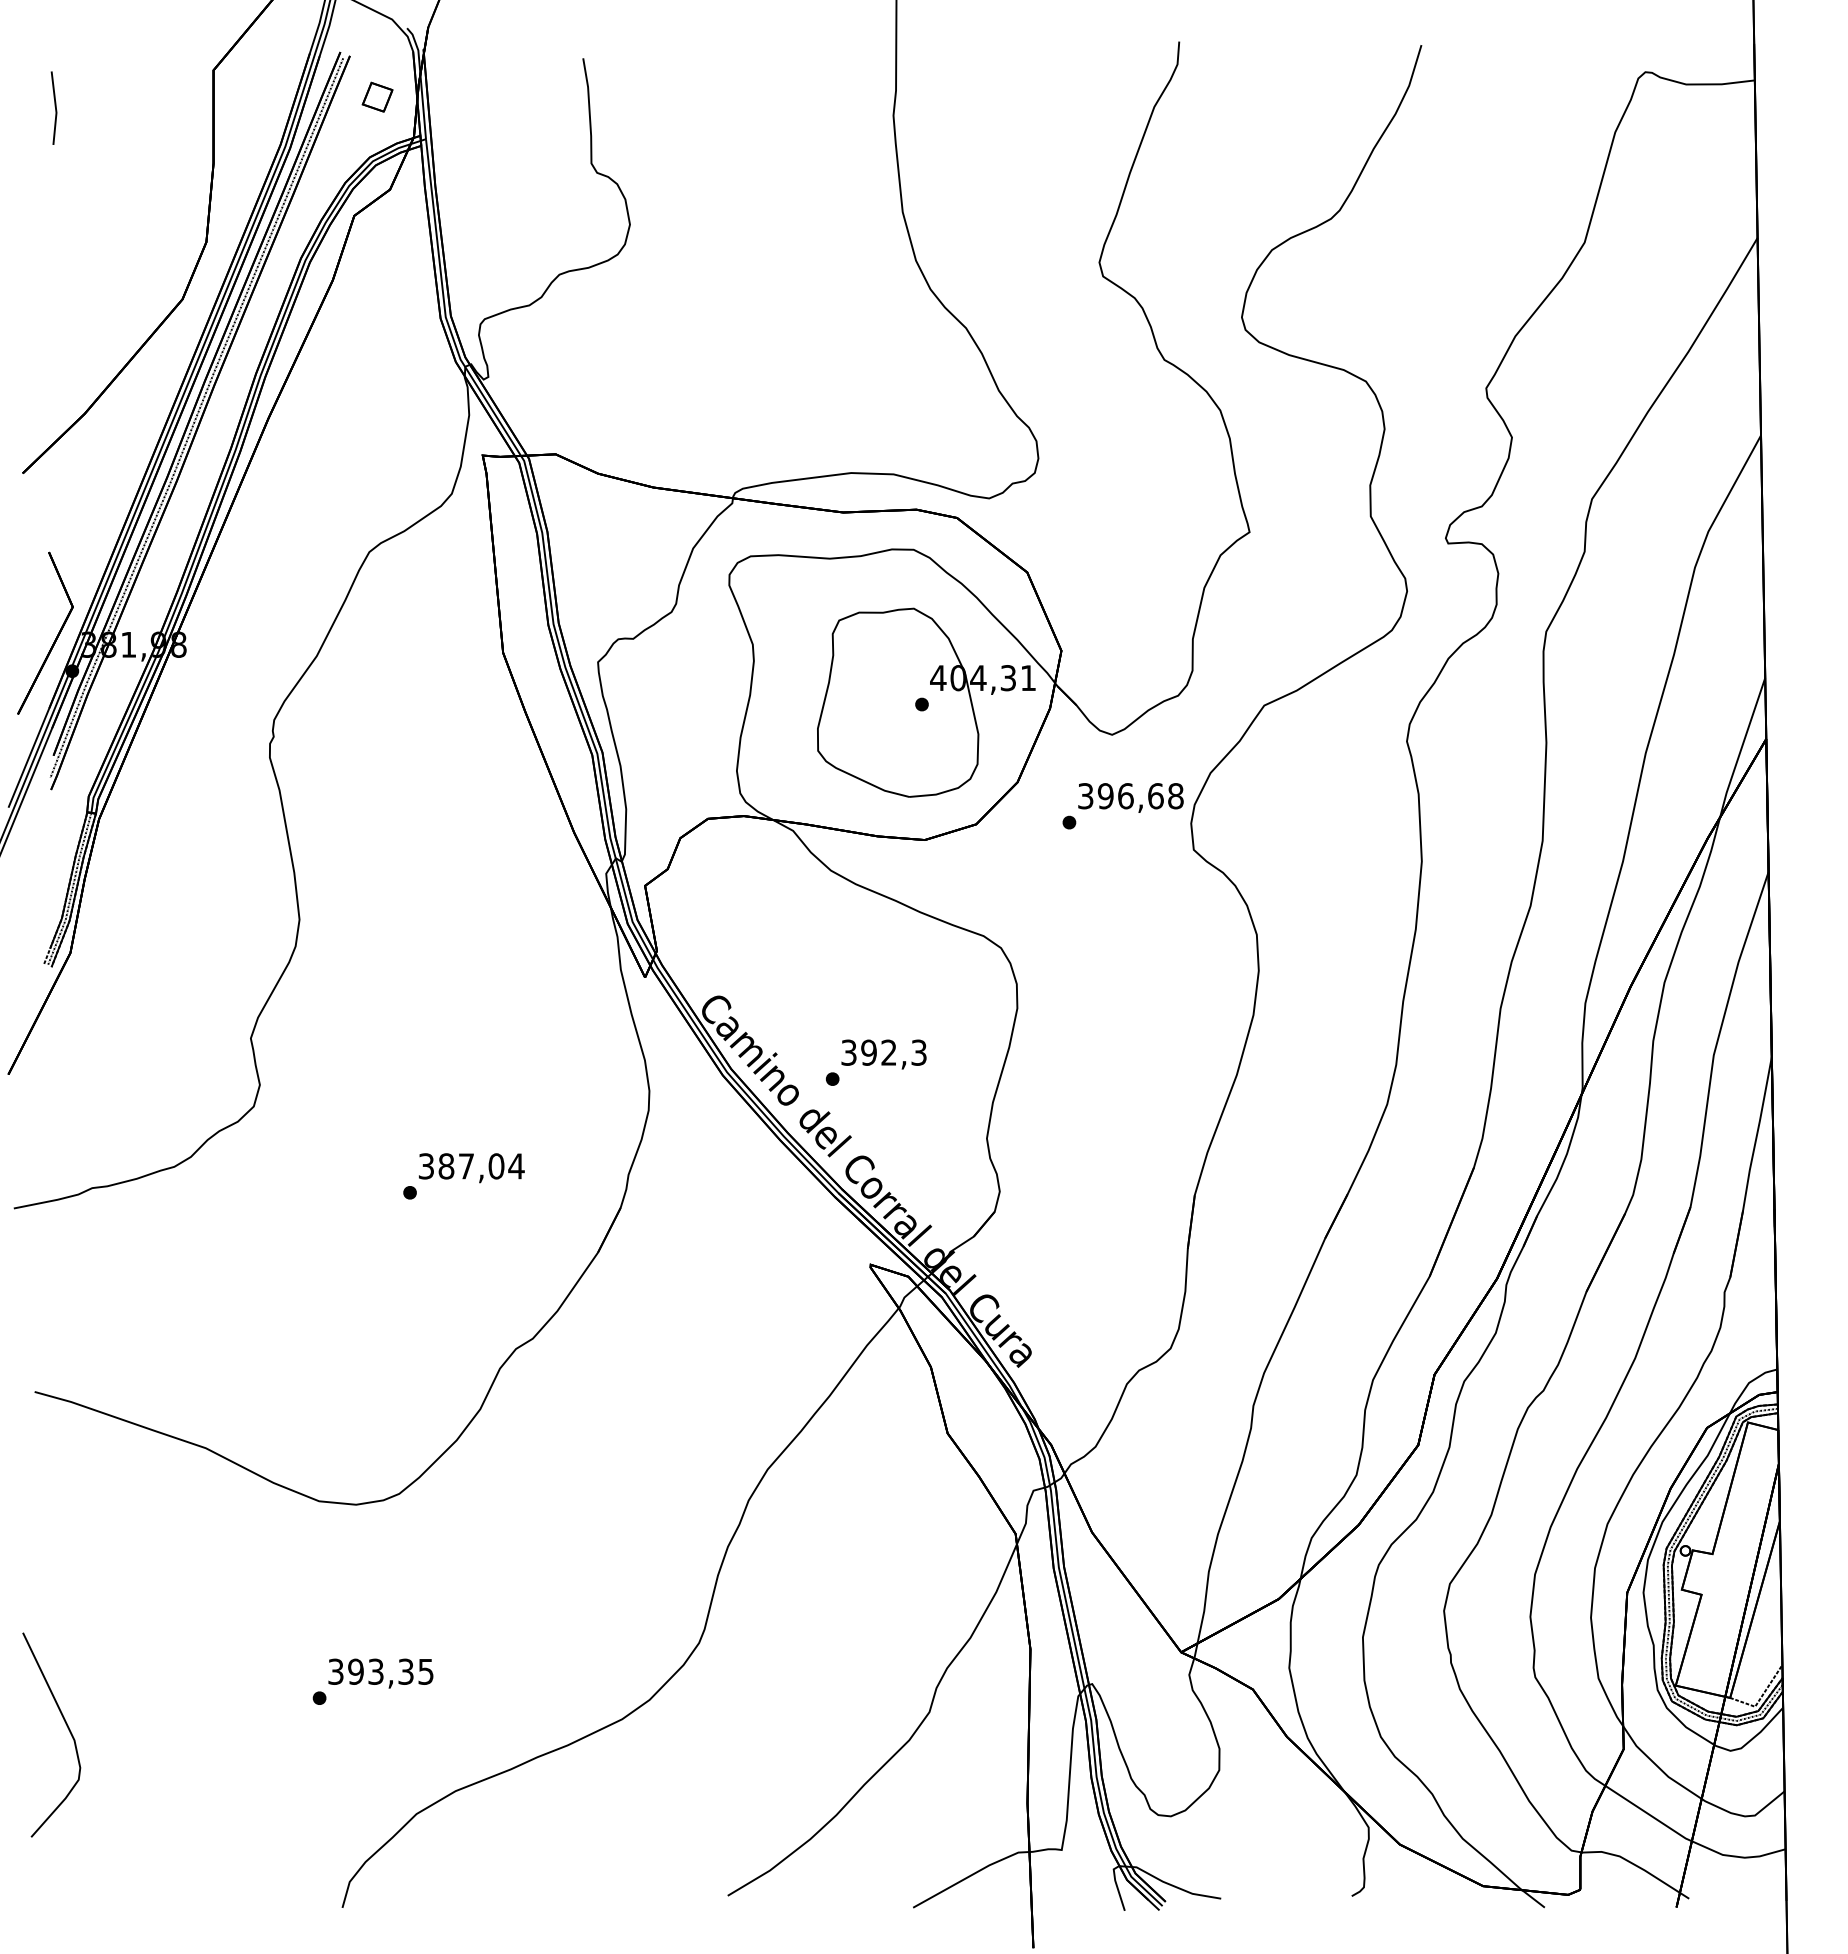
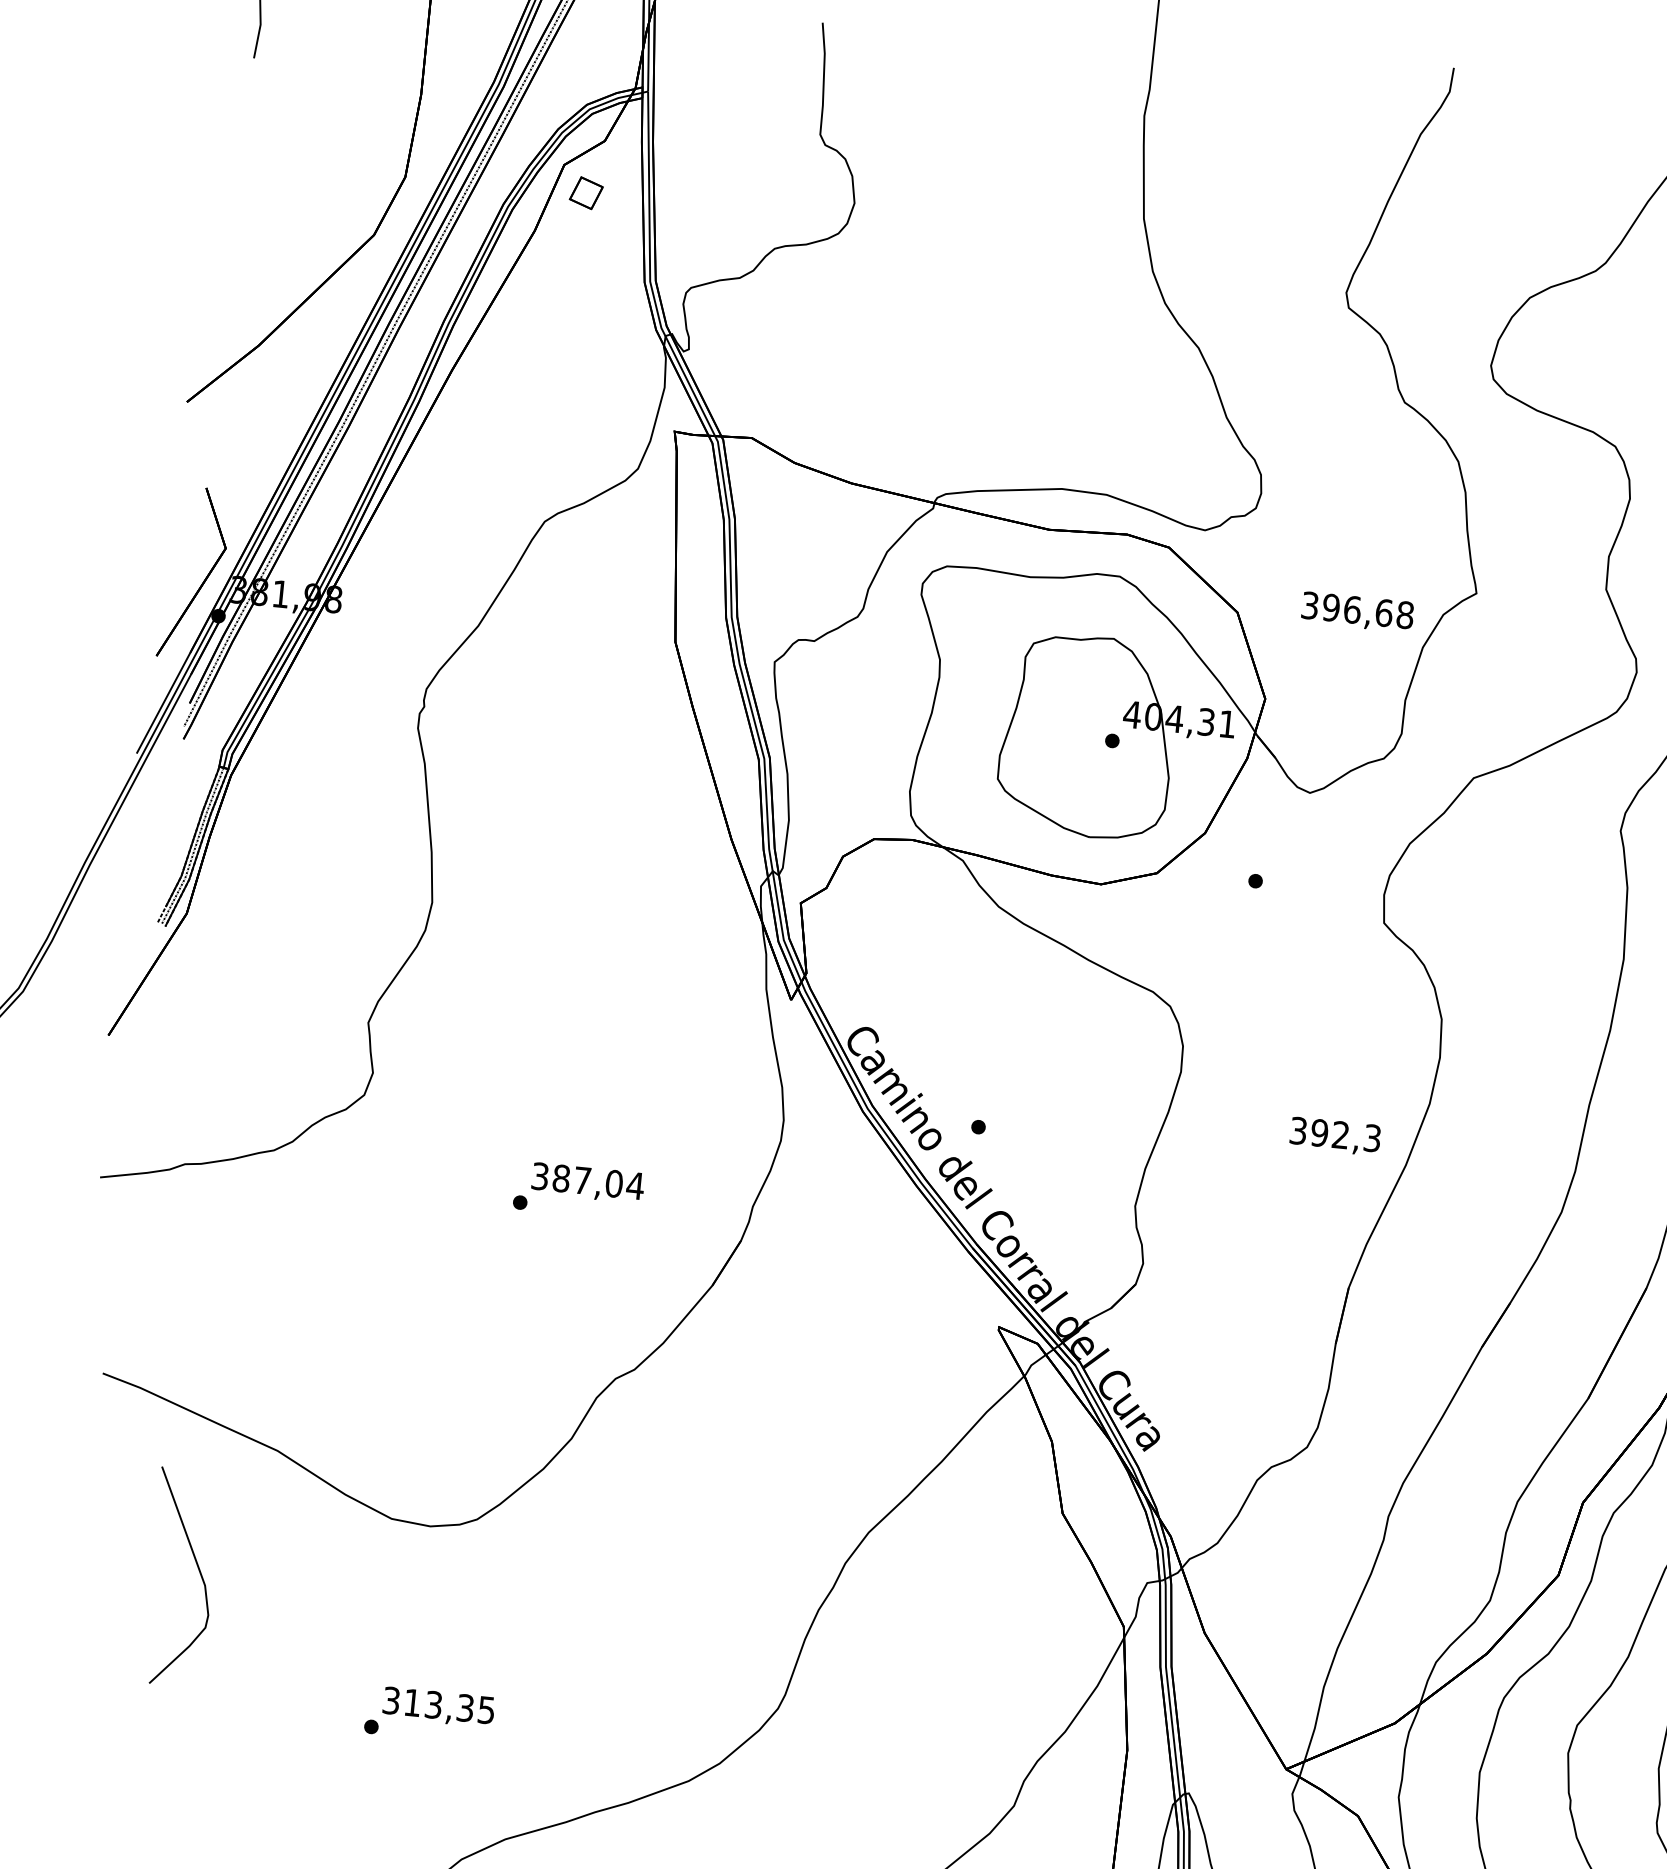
part: (377, 96) -> (586, 192), moved
text: (1130, 797) -> (1357, 611), moved
text: (883, 1054) -> (1334, 1136), moved
text: (355, 1671) -> (412, 1702), 393,35 -> 313,35
curve: (66, 1726) -> (198, 1570), moved

